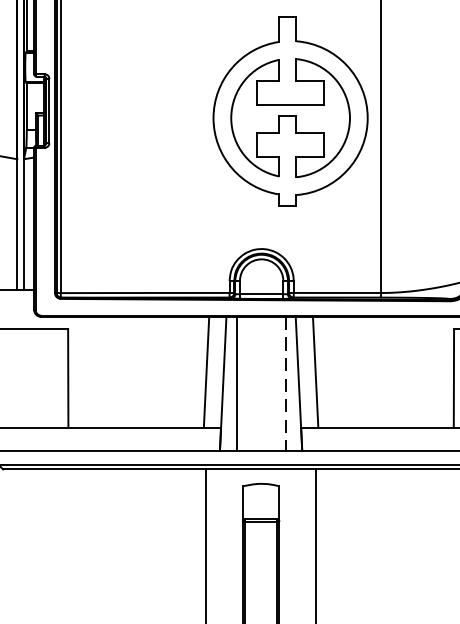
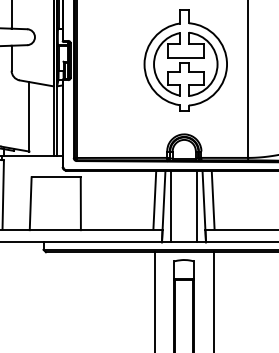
part: (290, 110) -> (185, 60), moved
line: (286, 383) -> (197, 206), dashed -> solid

